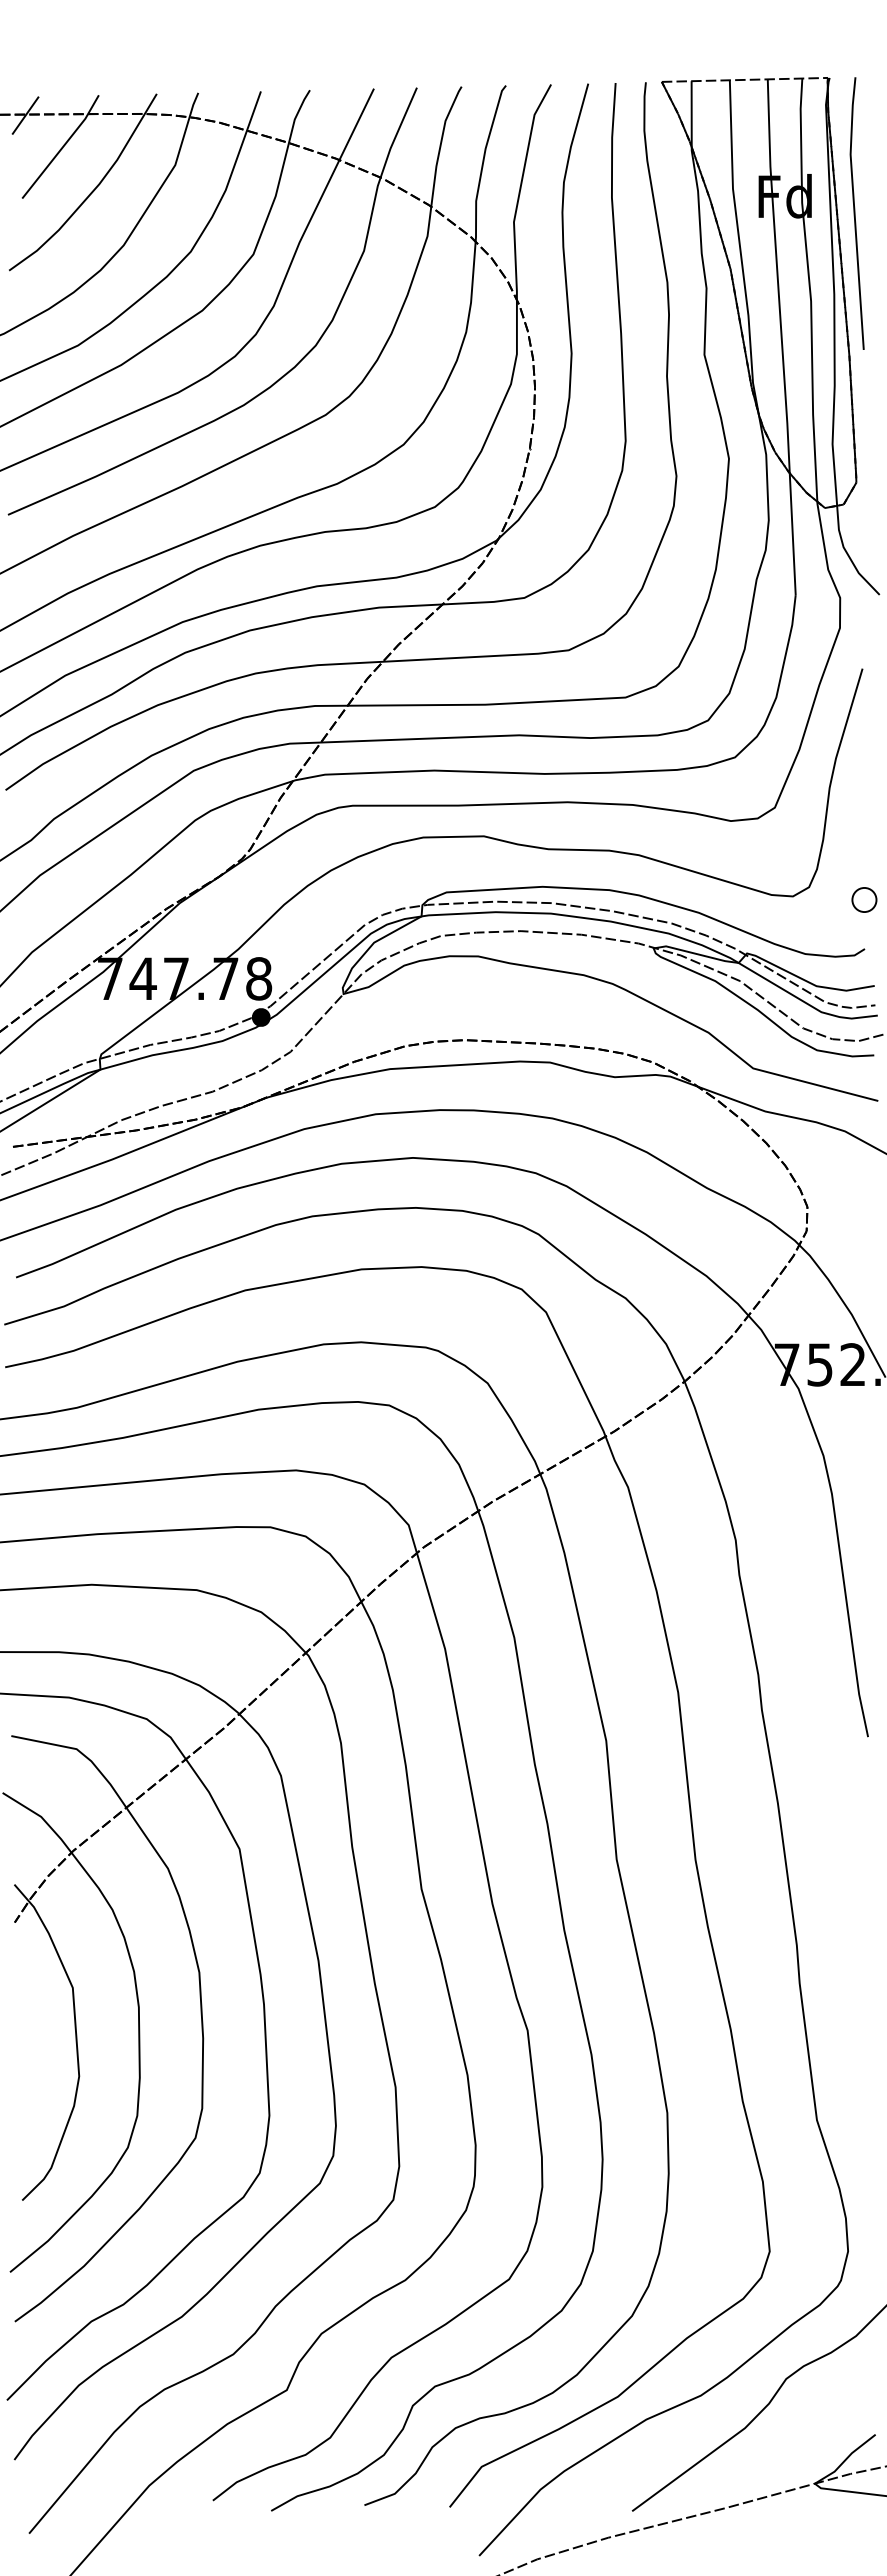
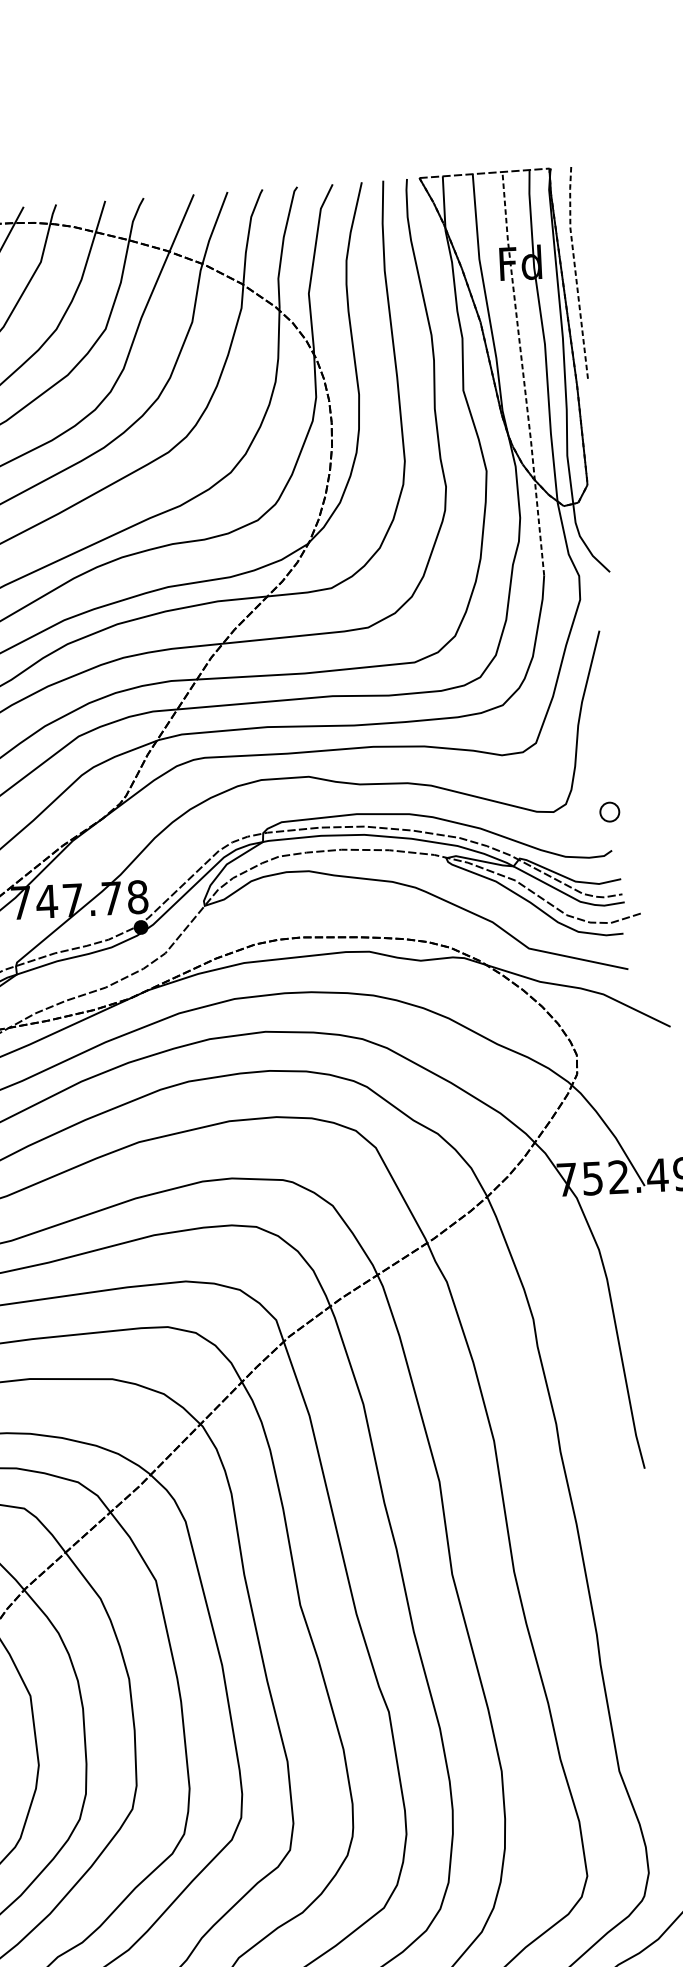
line: (854, 212) -> (575, 273), solid -> dashed
line: (781, 336) -> (523, 373), solid -> dashed

